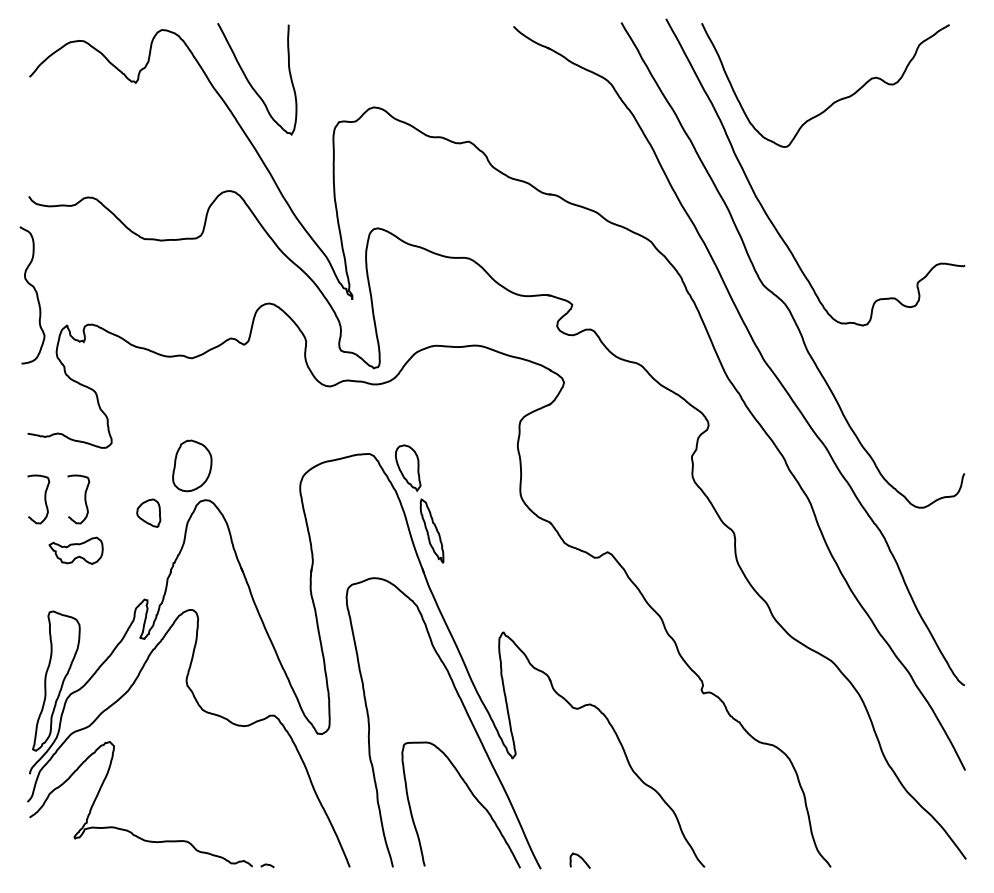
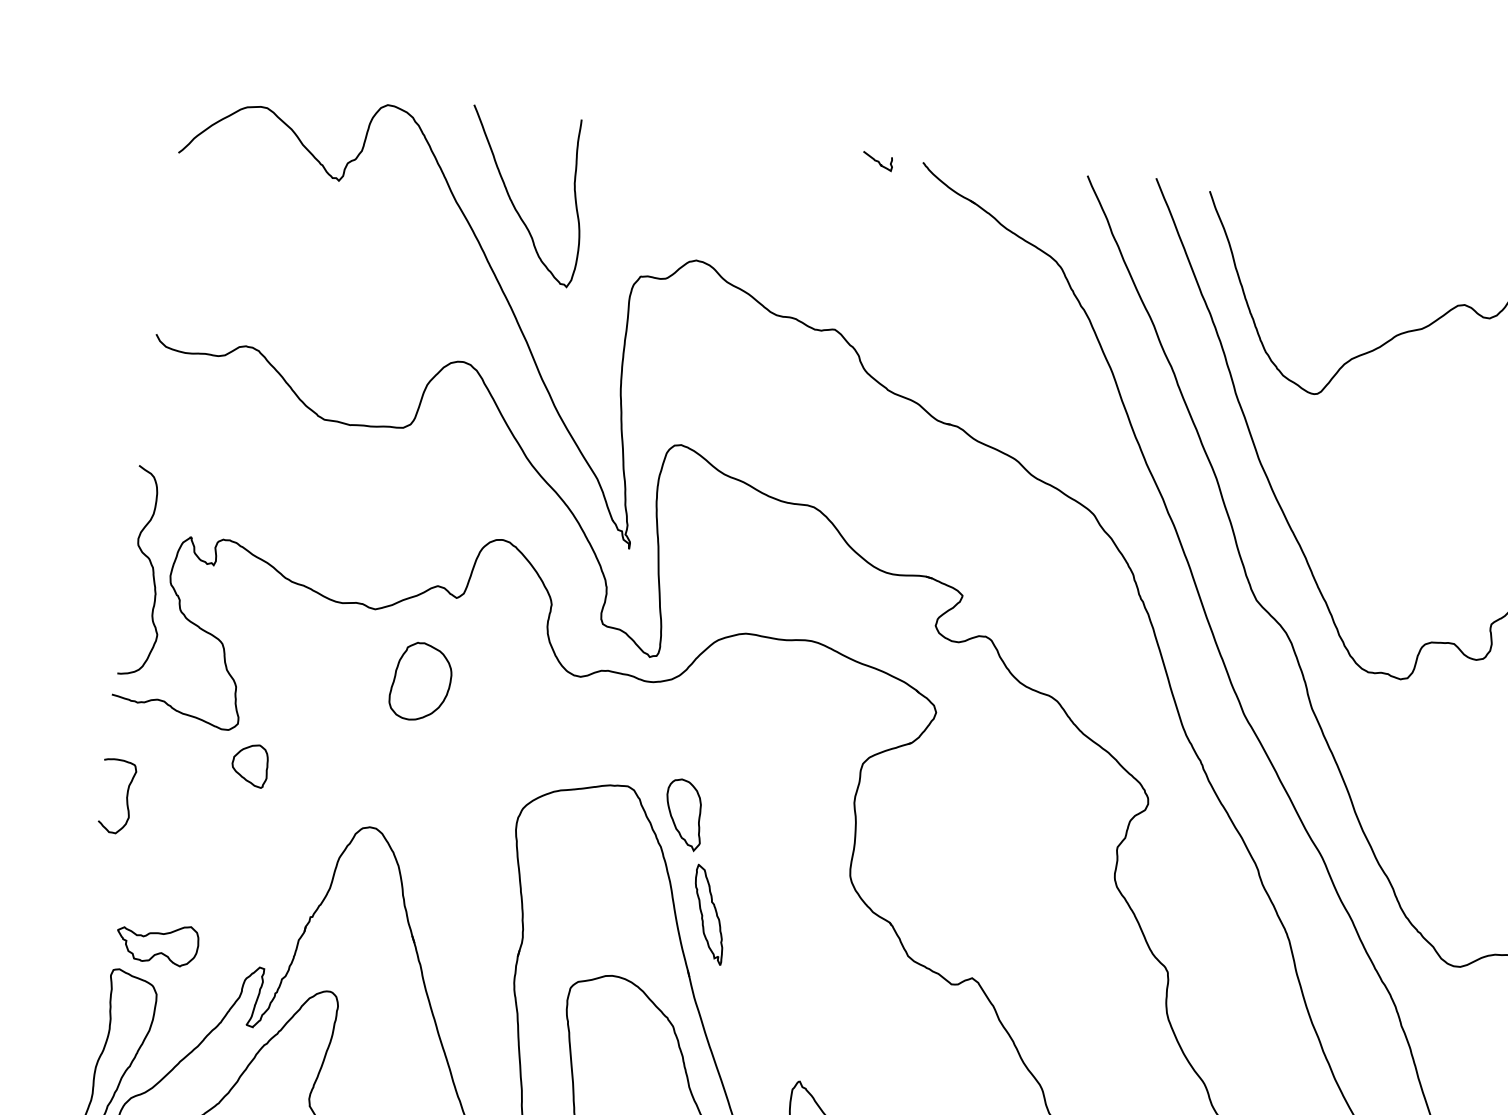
curve: (483, 29) -> (876, 161), added
curve: (36, 295) -> (152, 572), moved
part: (192, 465) -> (421, 681), moved
curve: (84, 499) -> (186, 804), removed
part: (148, 512) -> (249, 764), moved
part: (75, 550) -> (156, 942), moved

